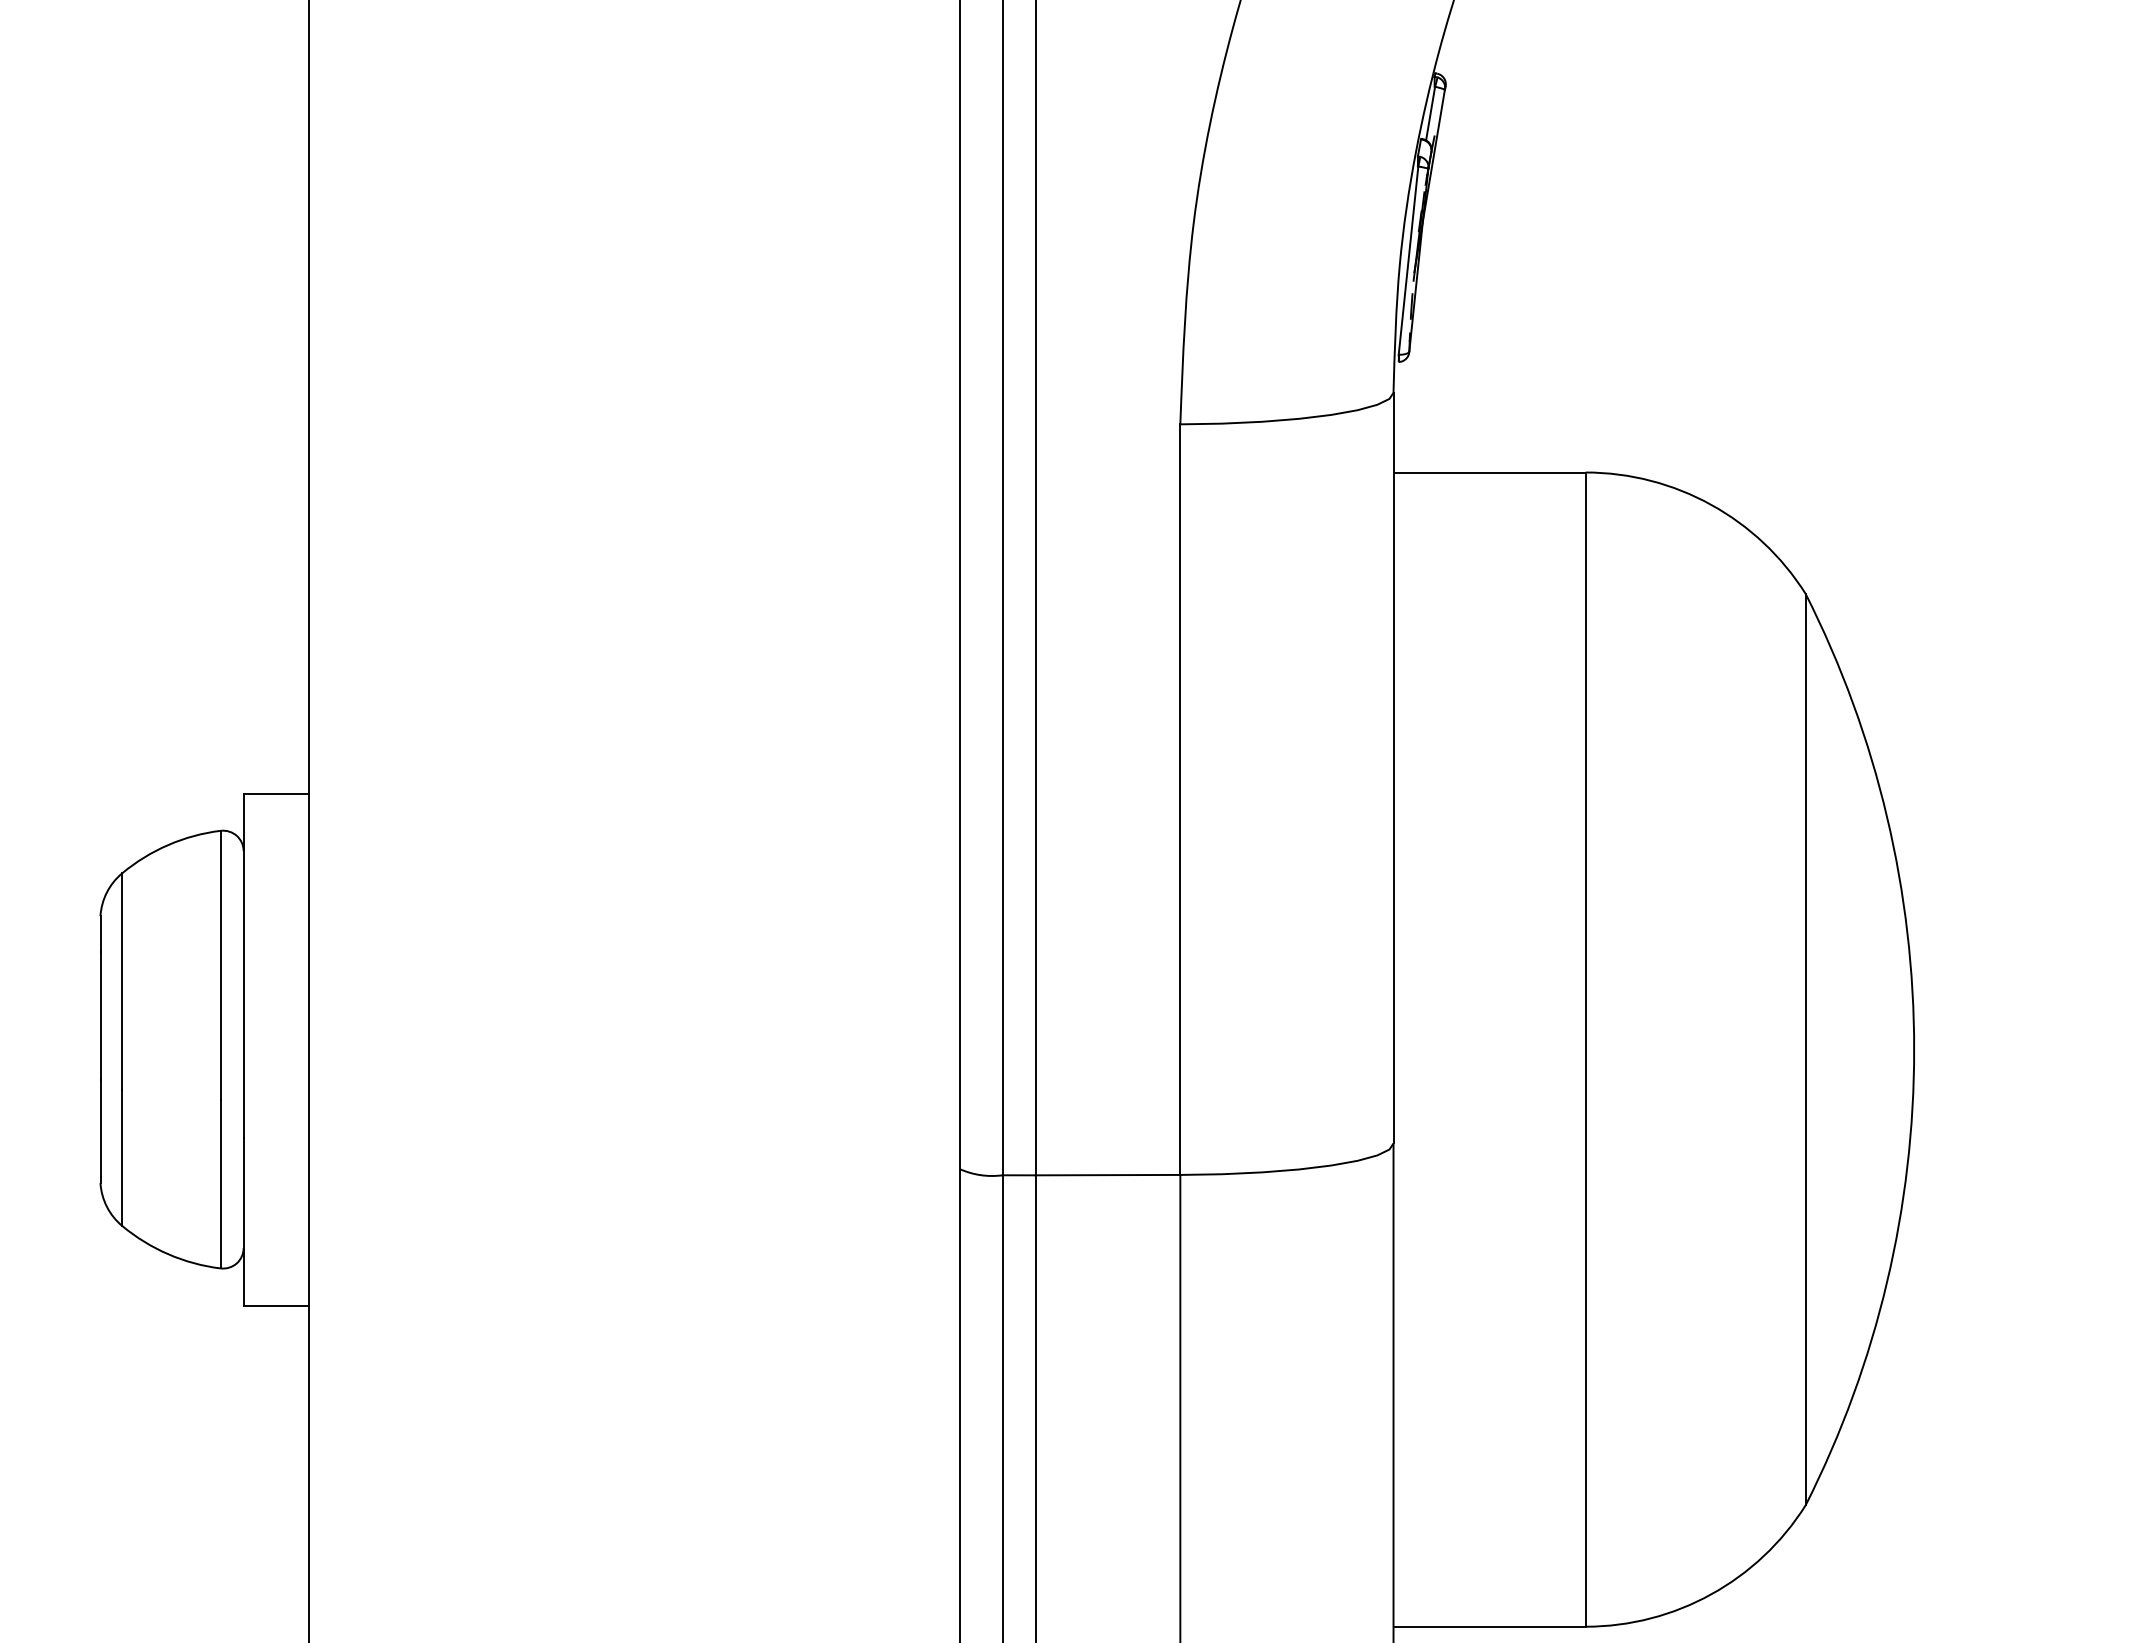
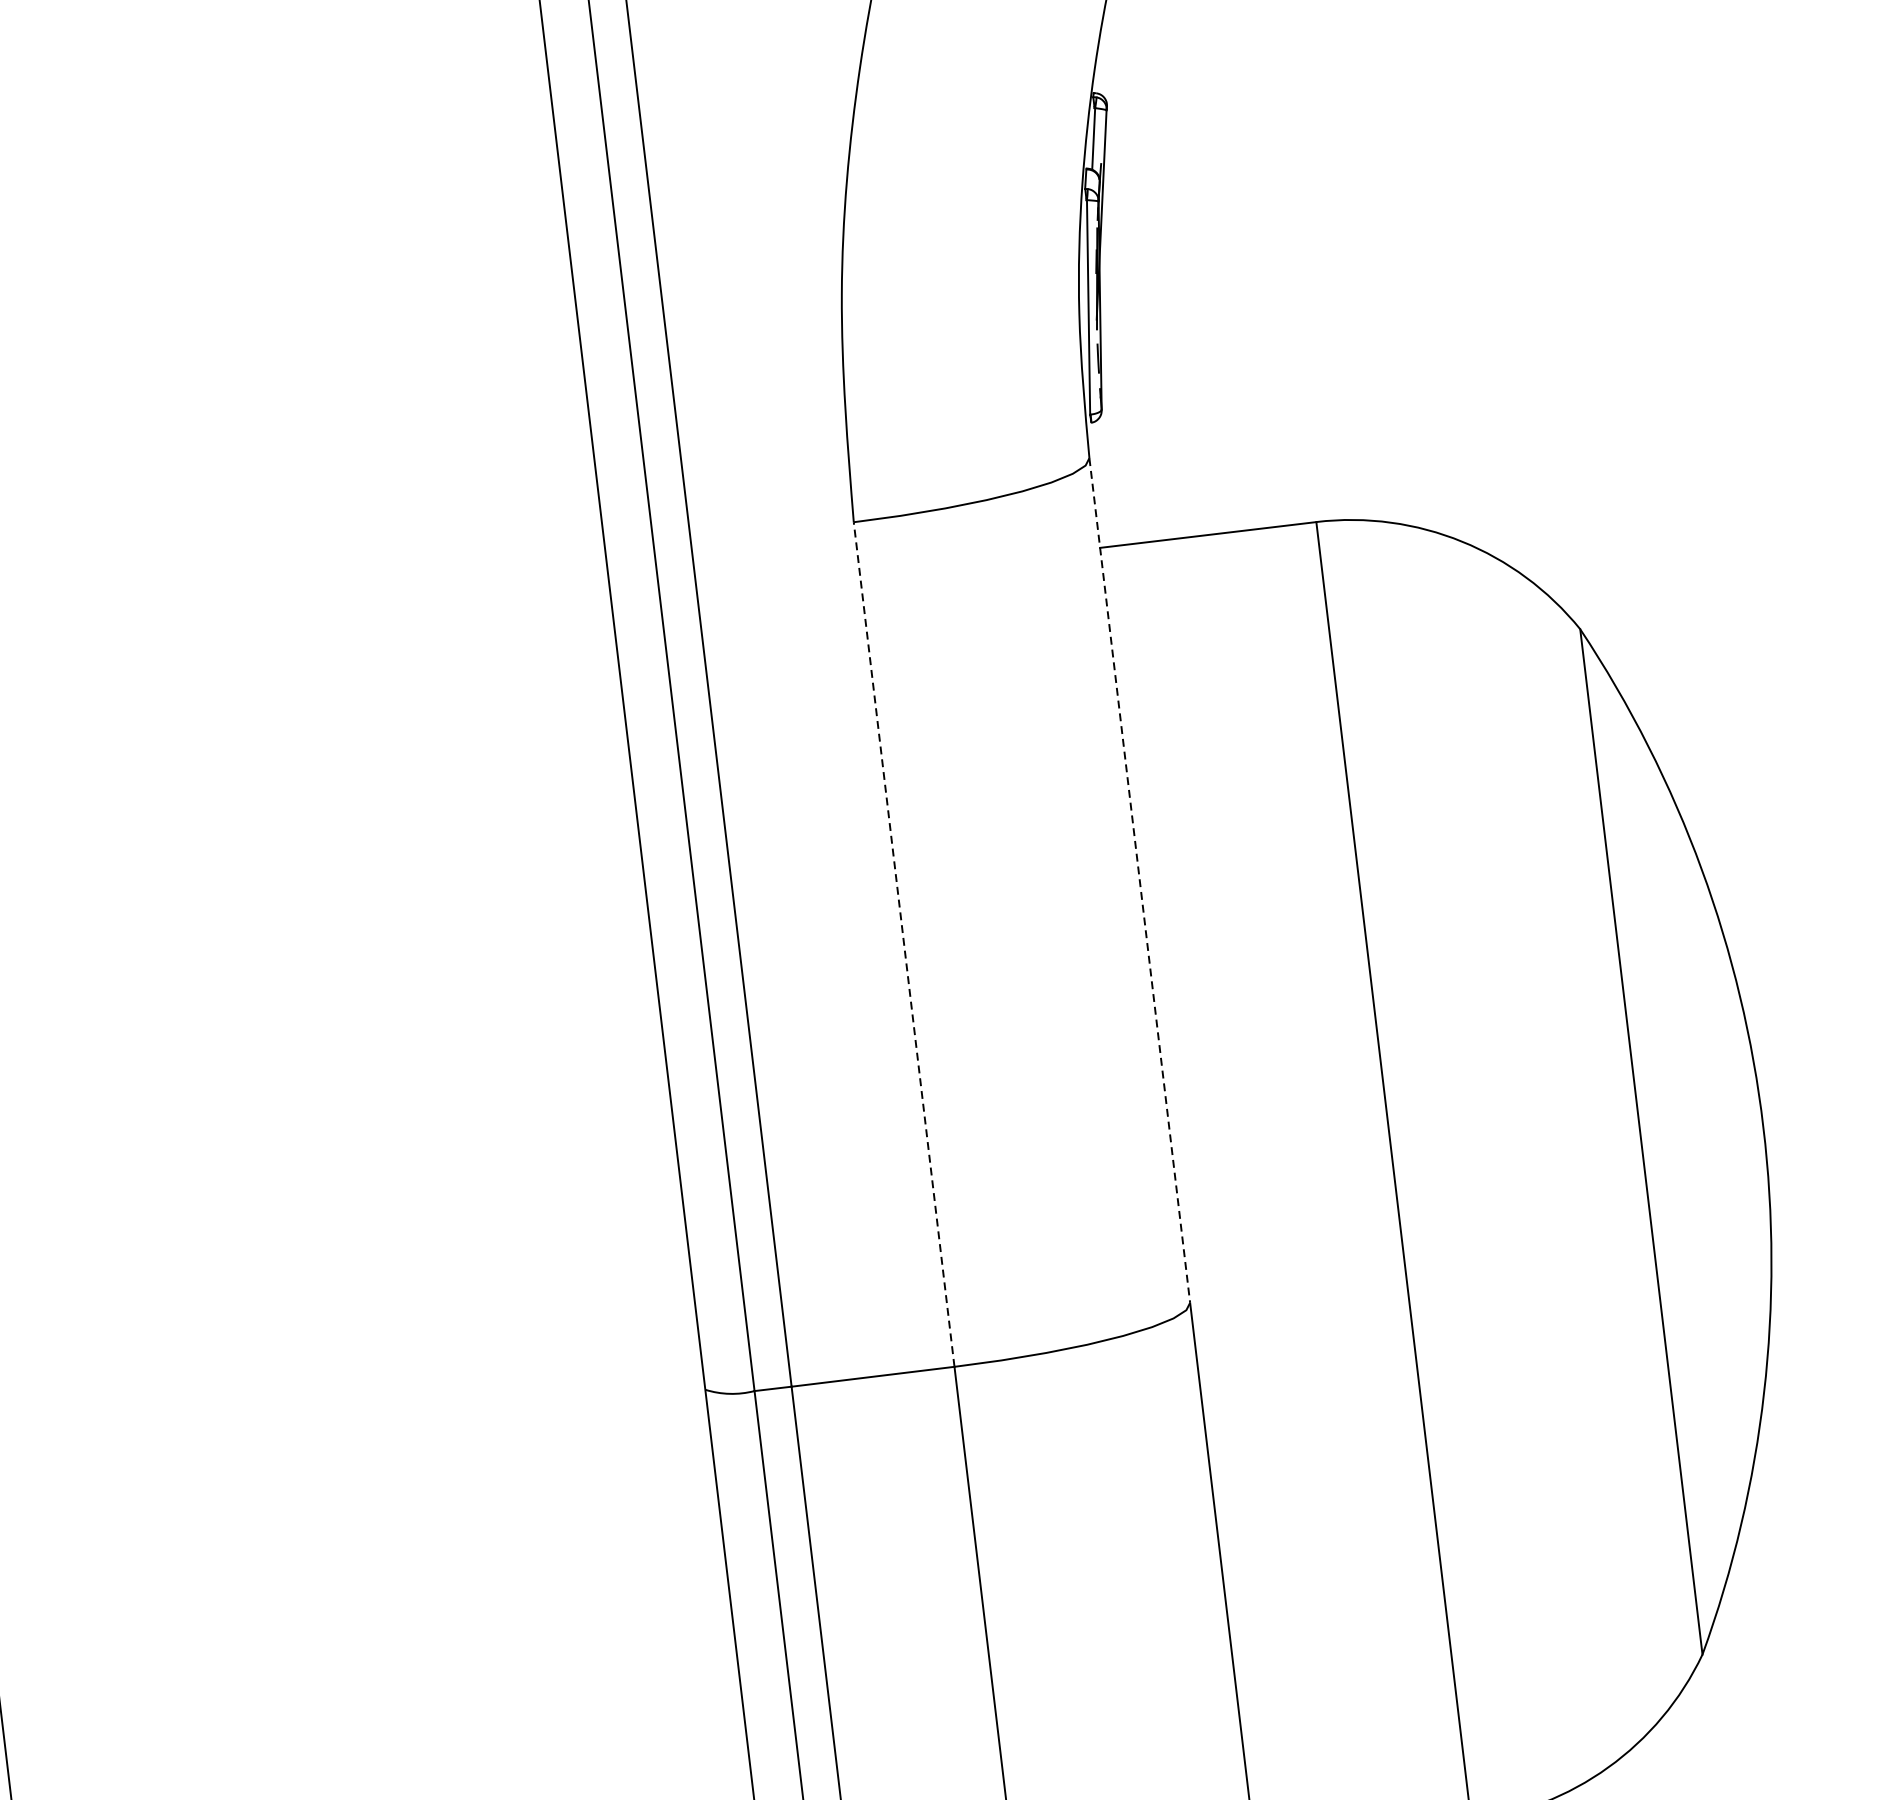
line: (1393, 768) -> (1139, 880), solid -> dashed
line: (1180, 799) -> (904, 944), solid -> dashed

